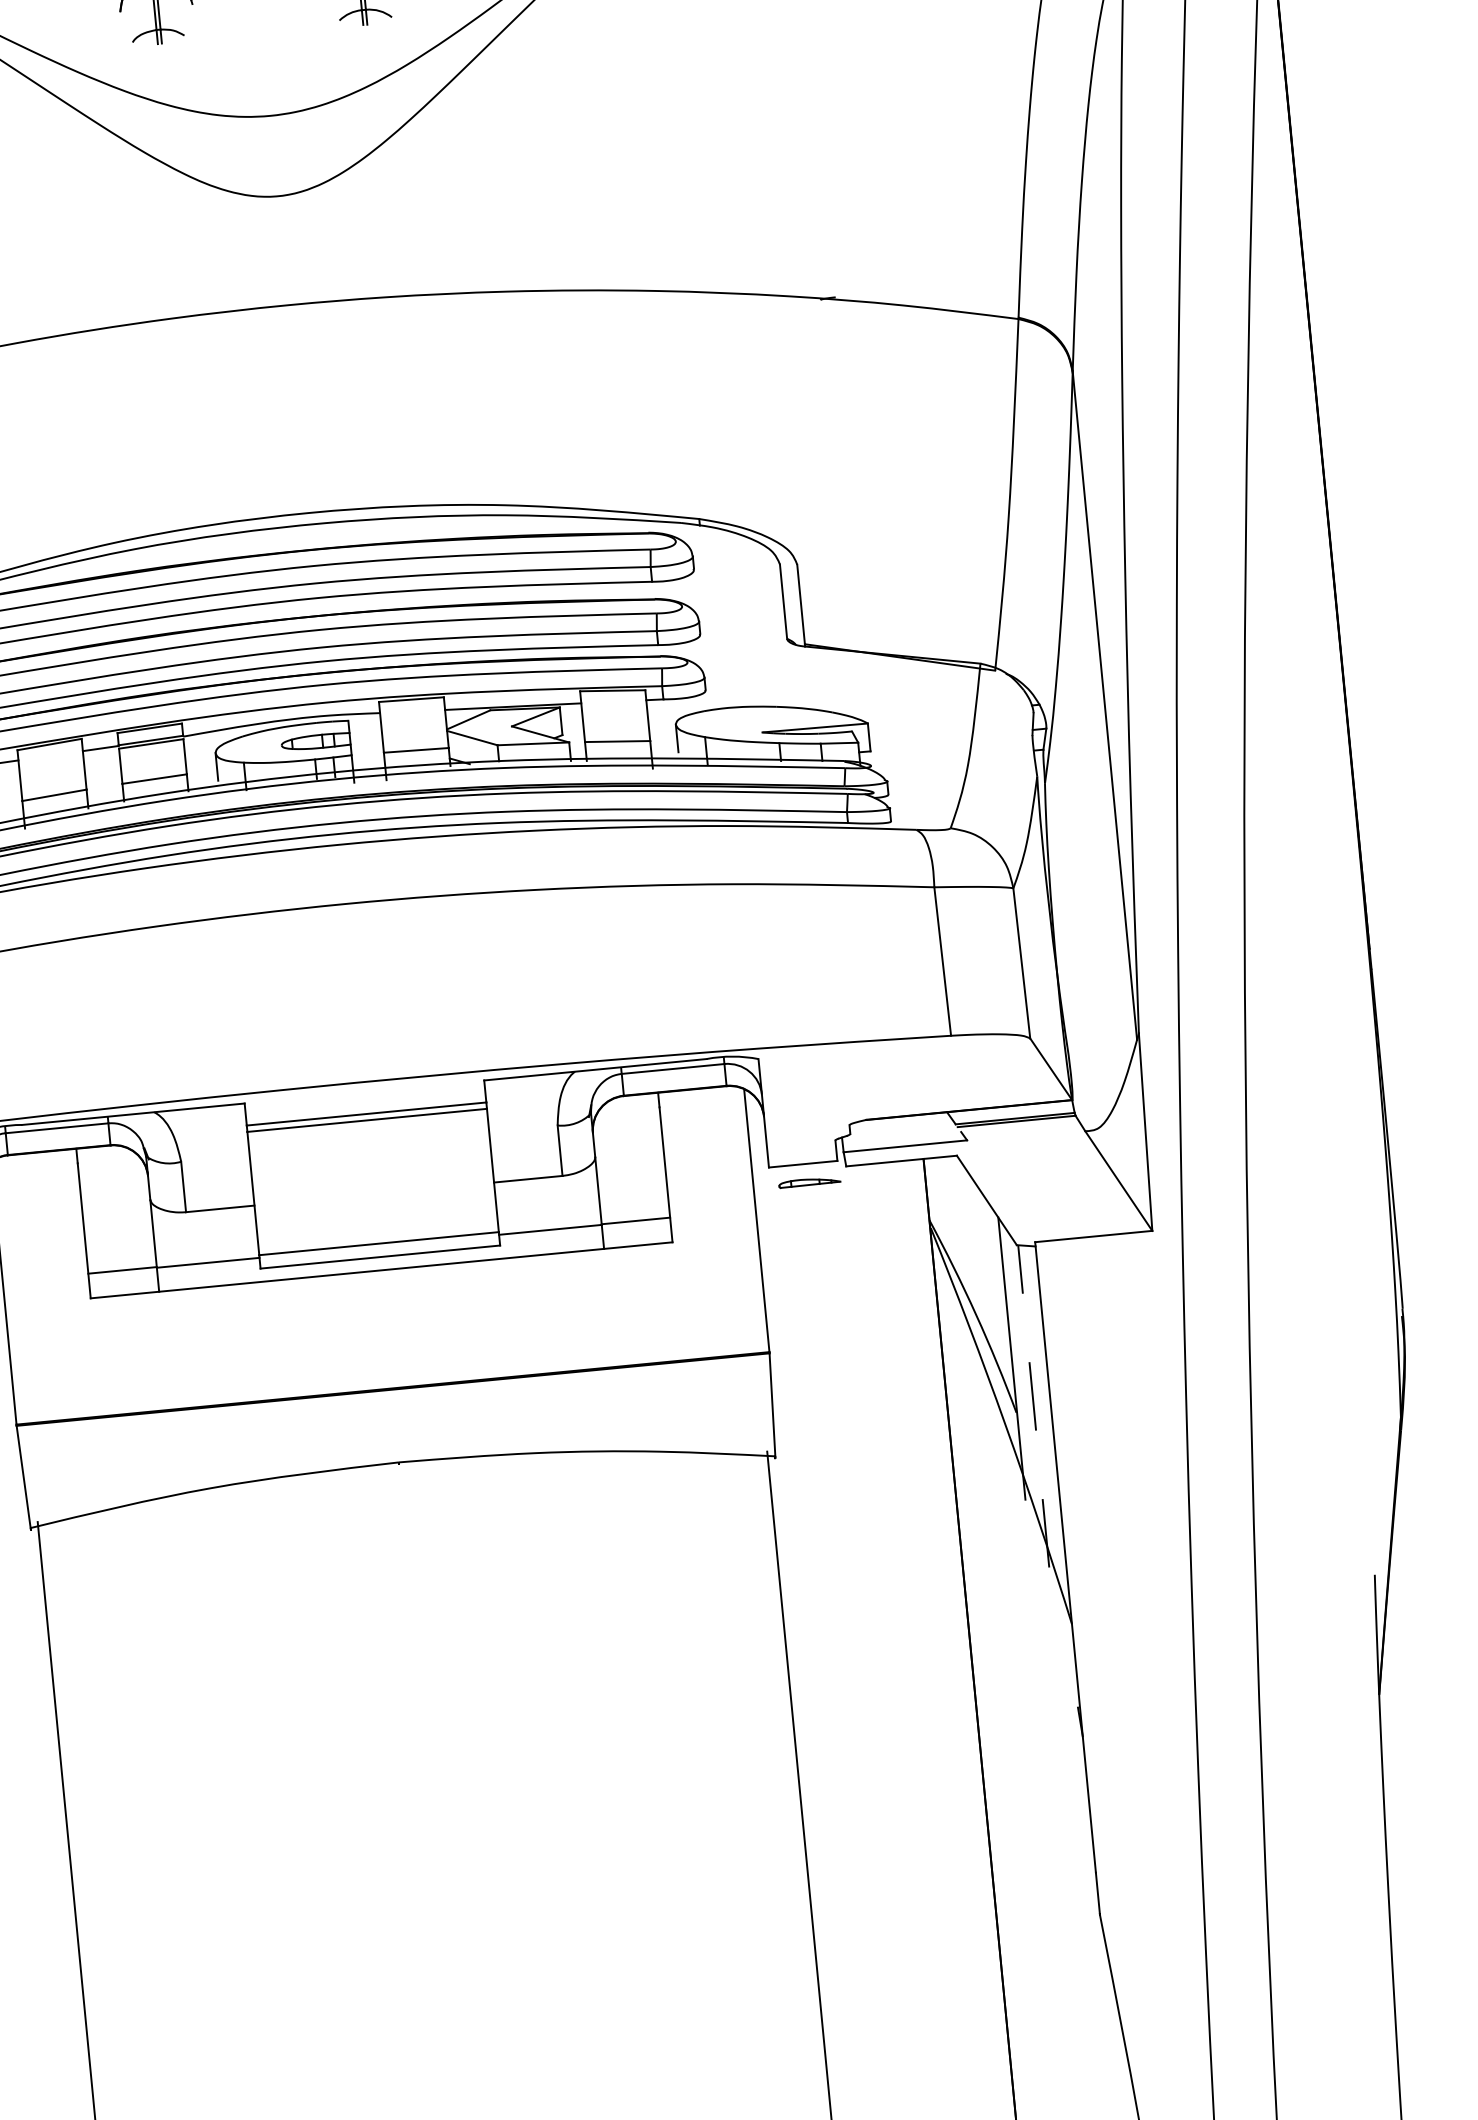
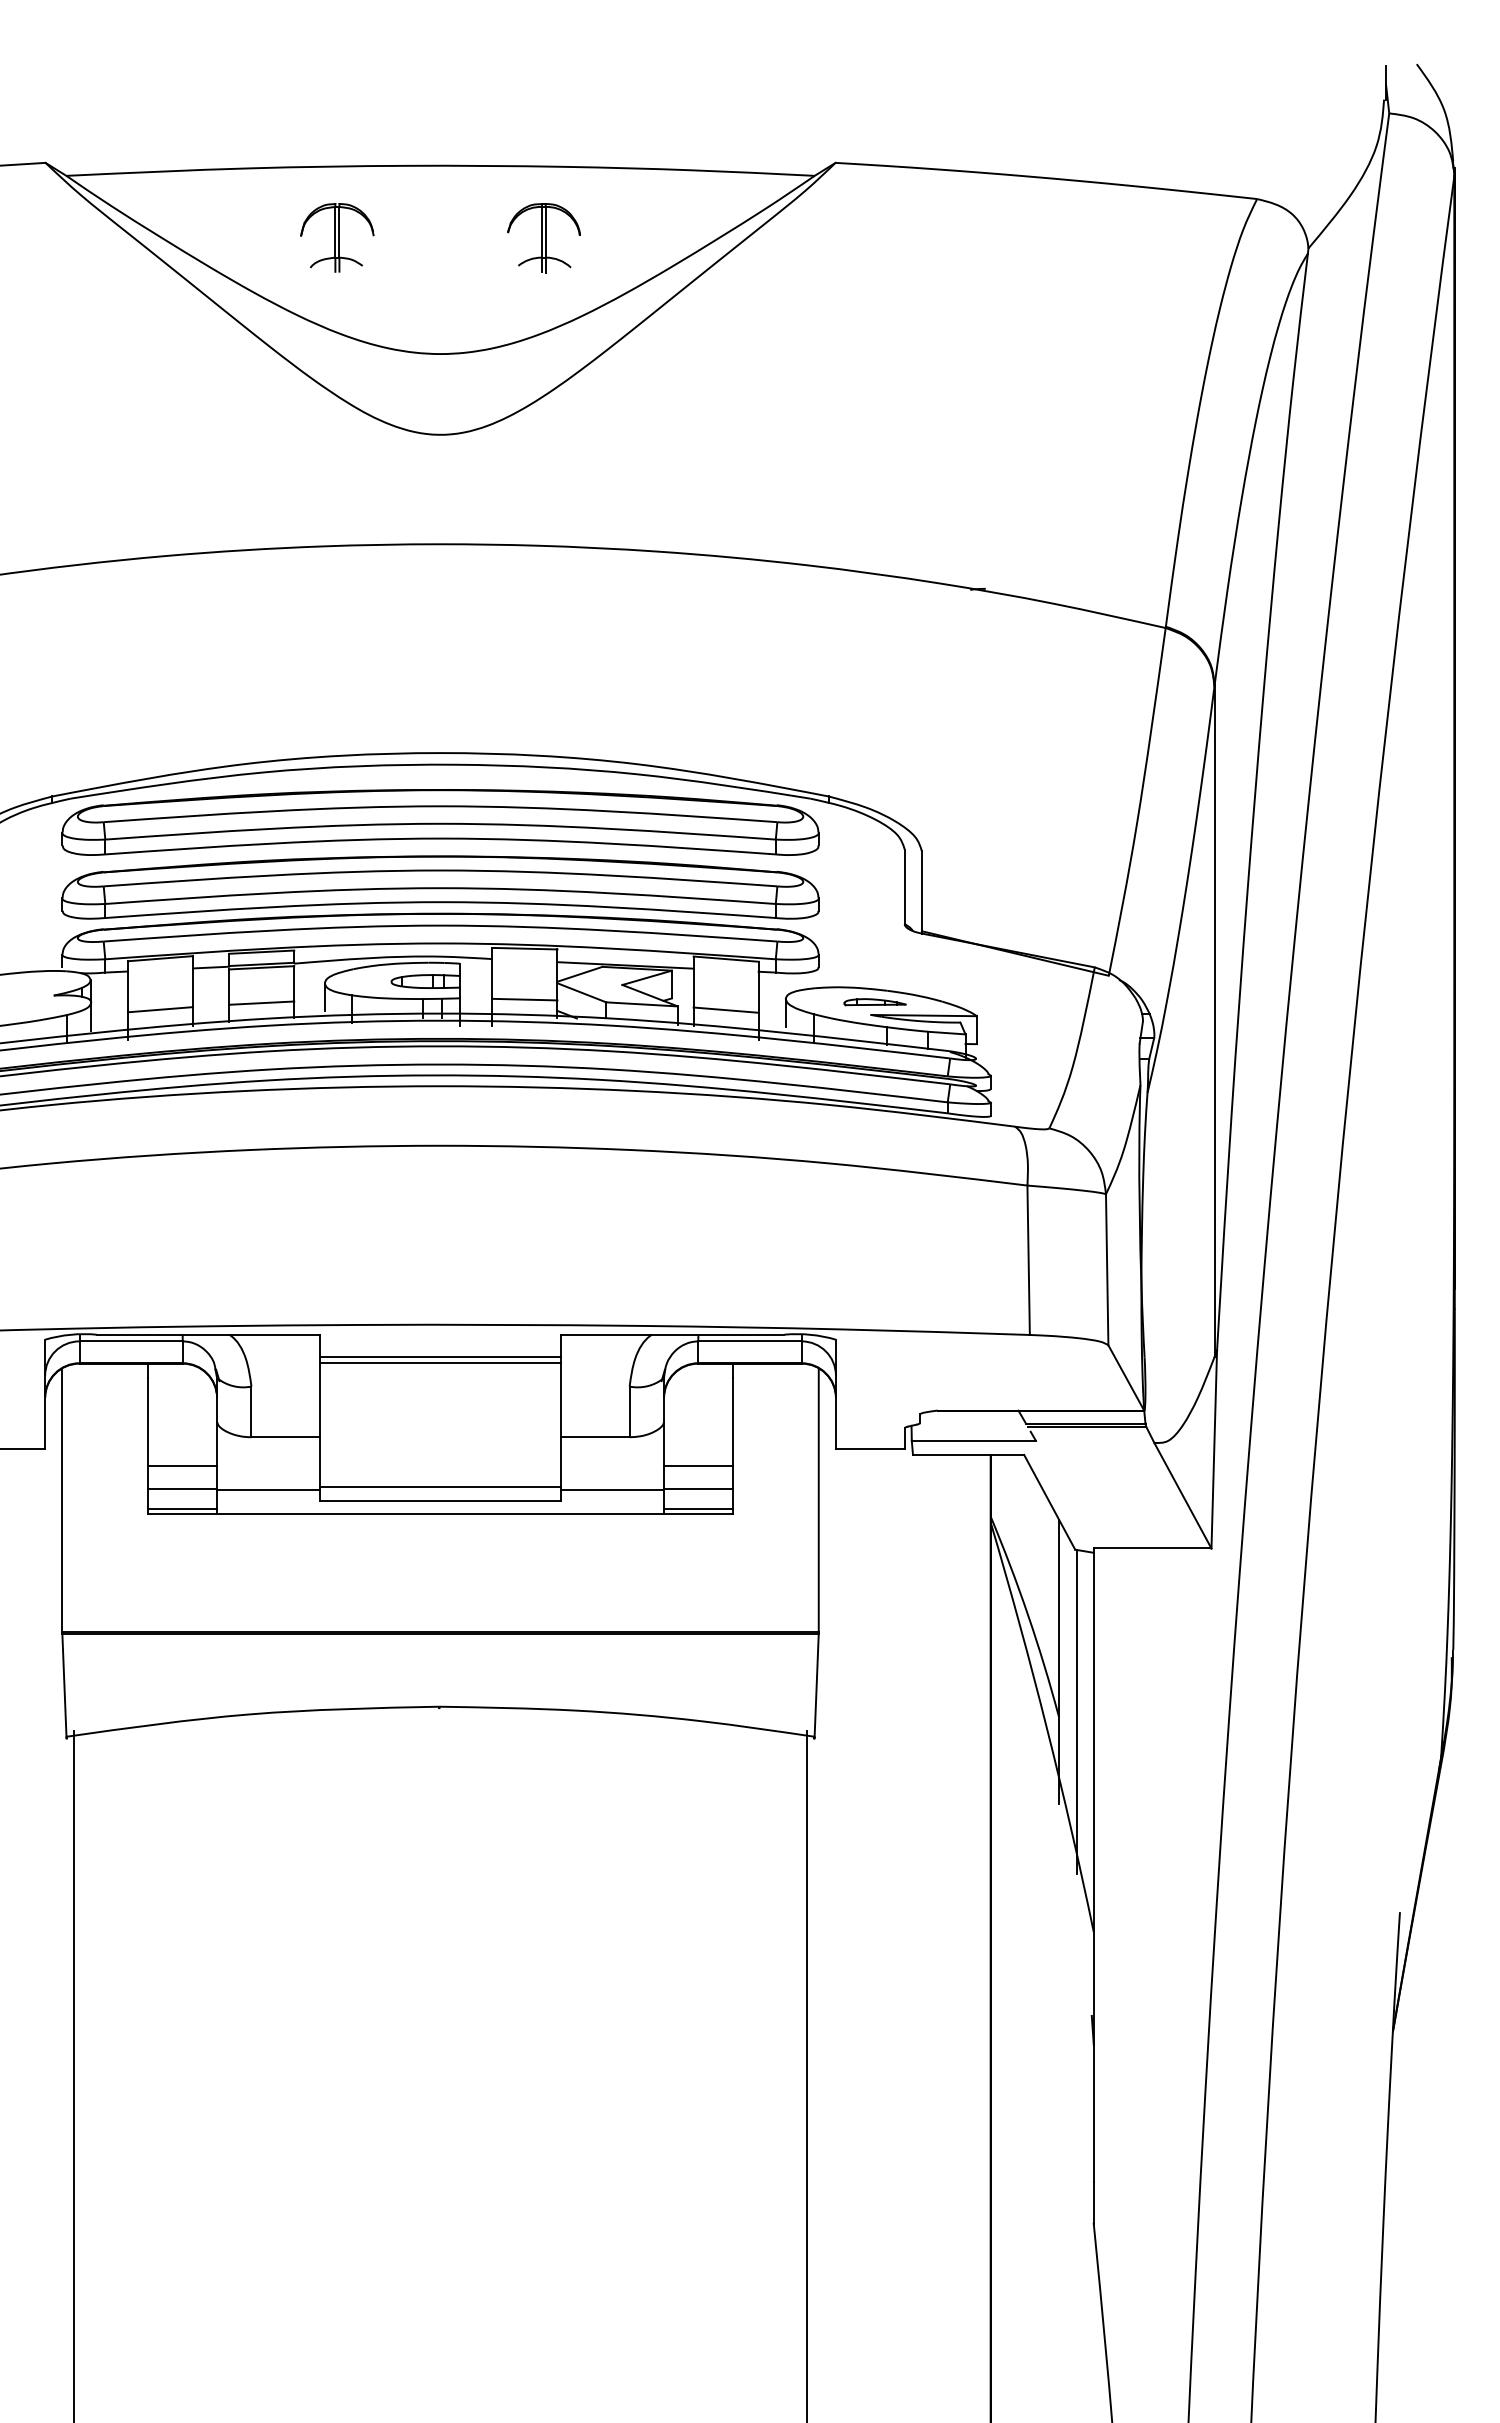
part: (809, 1182) -> (874, 1002), moved
line: (633, 1197) -> (698, 1465), added
line: (637, 1240) -> (698, 1508), added
line: (120, 1246) -> (182, 1465), added
line: (124, 1289) -> (182, 1508), added
line: (1033, 1406) -> (1076, 1711), dashed -> solid

